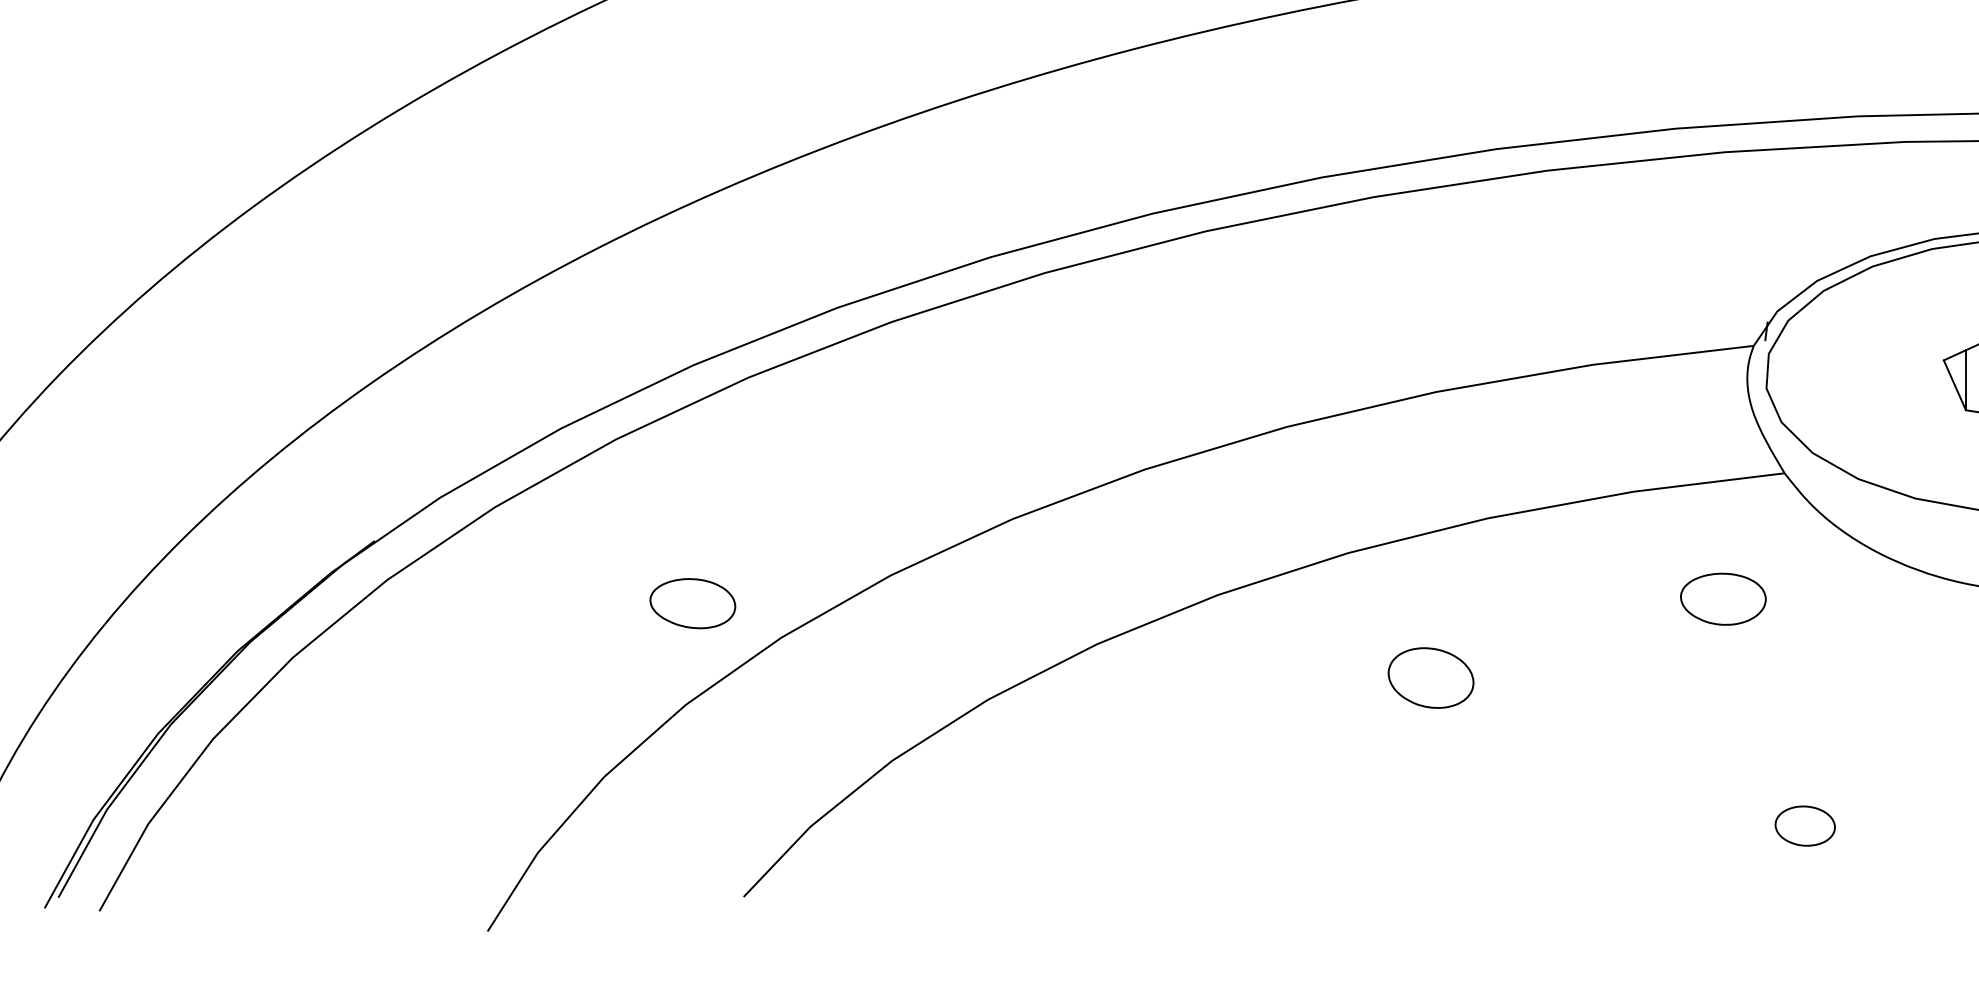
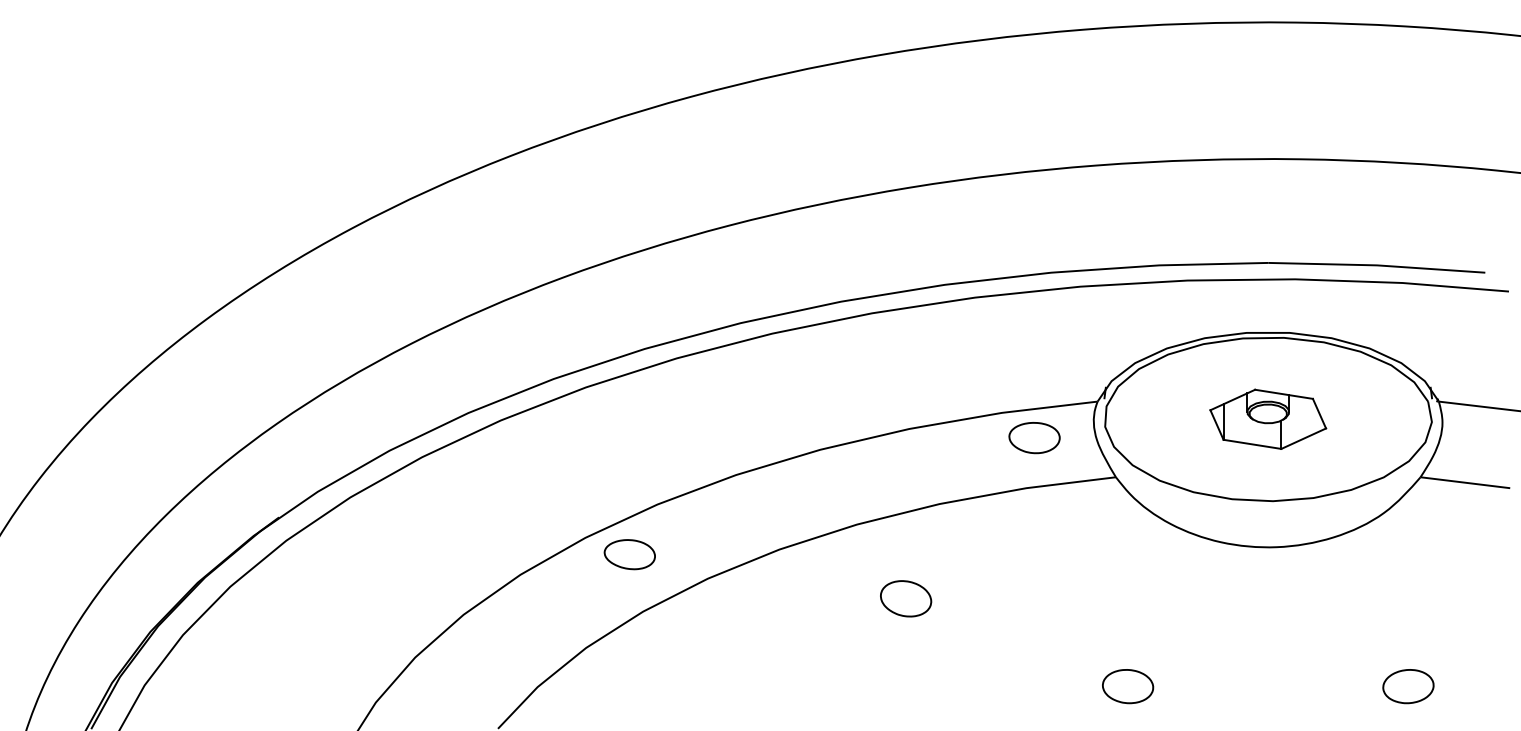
part: (692, 603) -> (629, 554), moved
curve: (1716, 621) -> (1030, 451), moved
part: (1805, 825) -> (1128, 686), size x1.43

